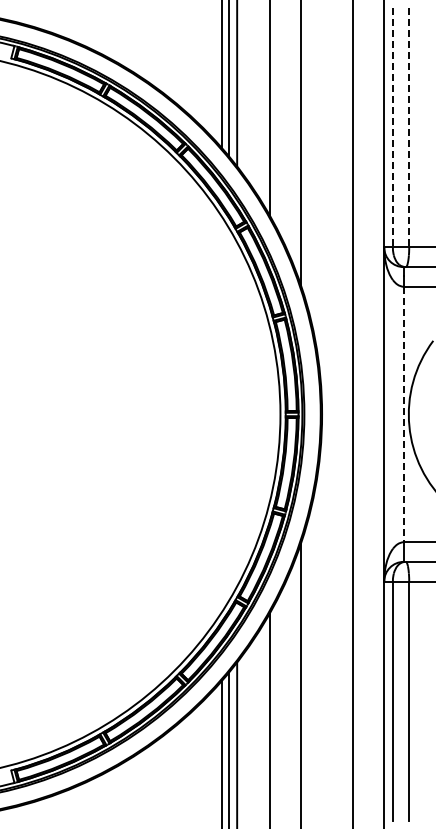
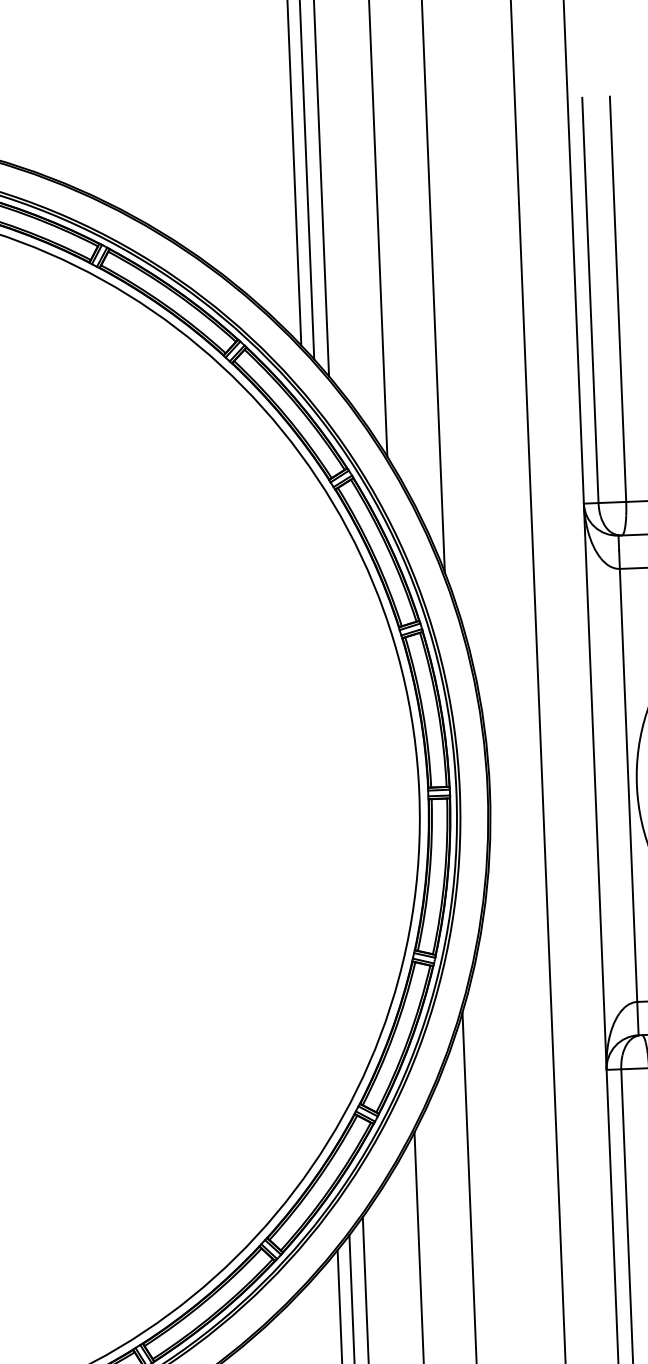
line: (392, 127) -> (589, 299), dashed -> solid
line: (409, 127) -> (618, 298), dashed -> solid
line: (403, 414) -> (627, 785), dashed -> solid

